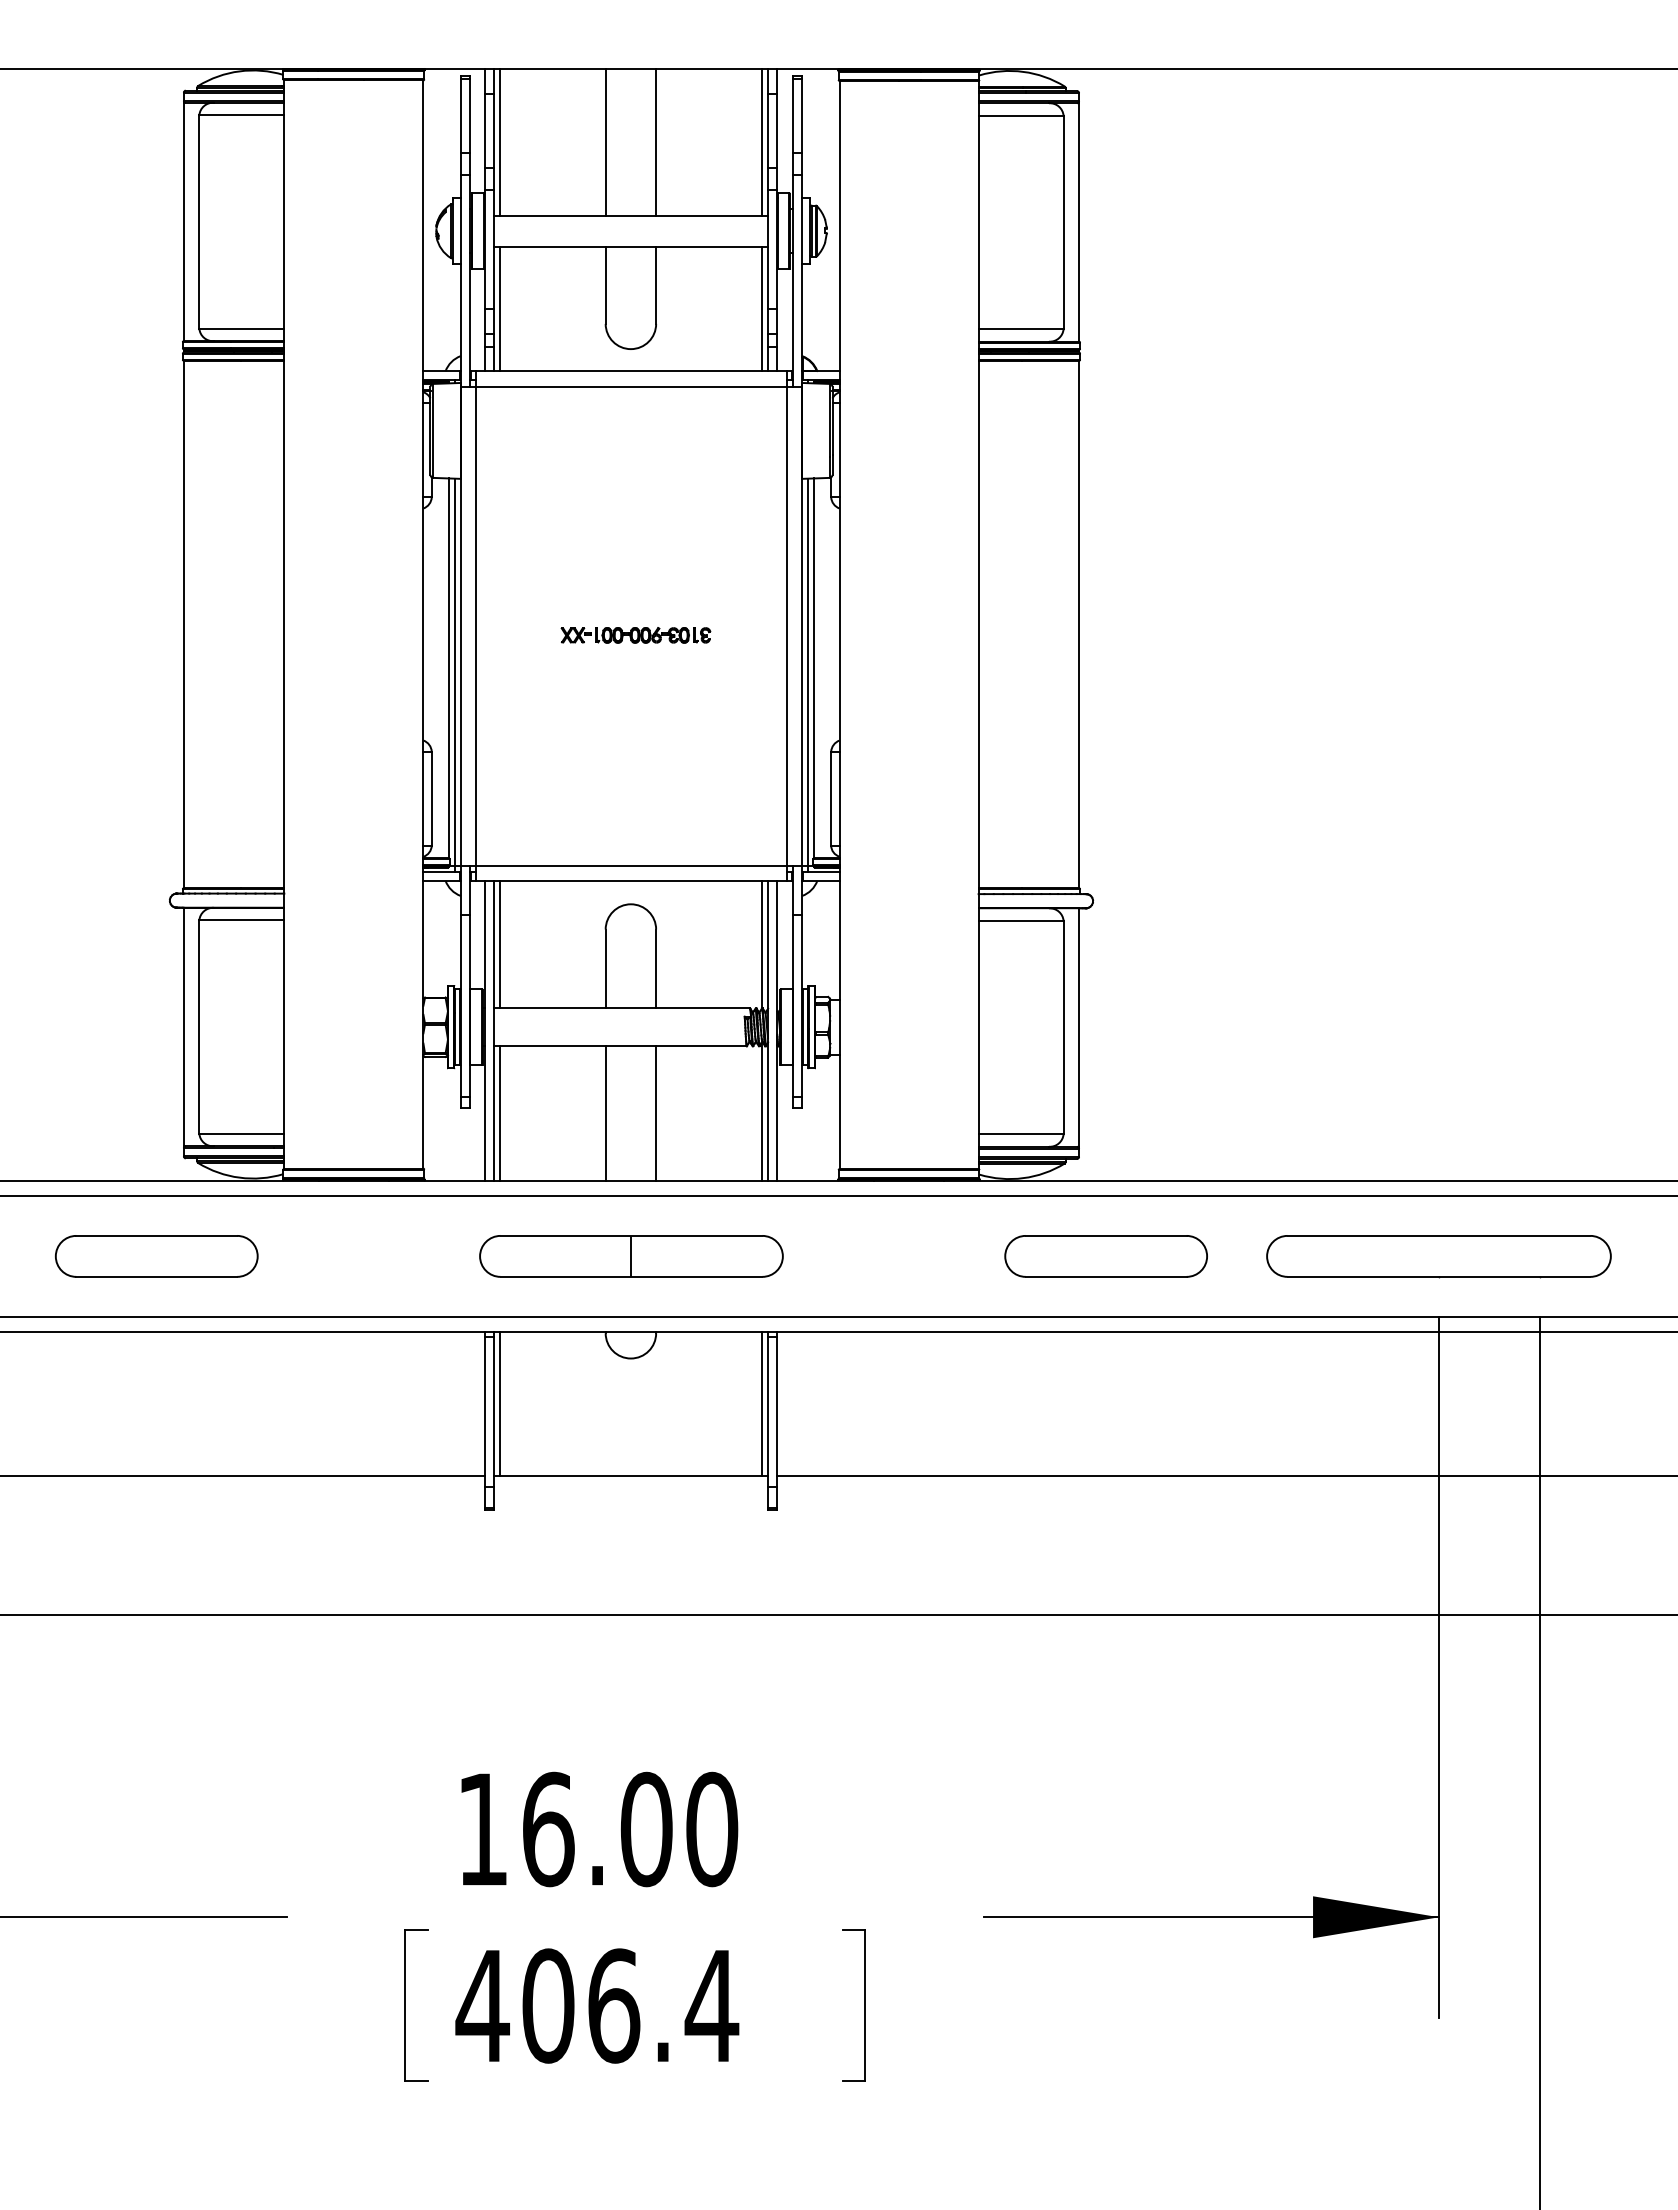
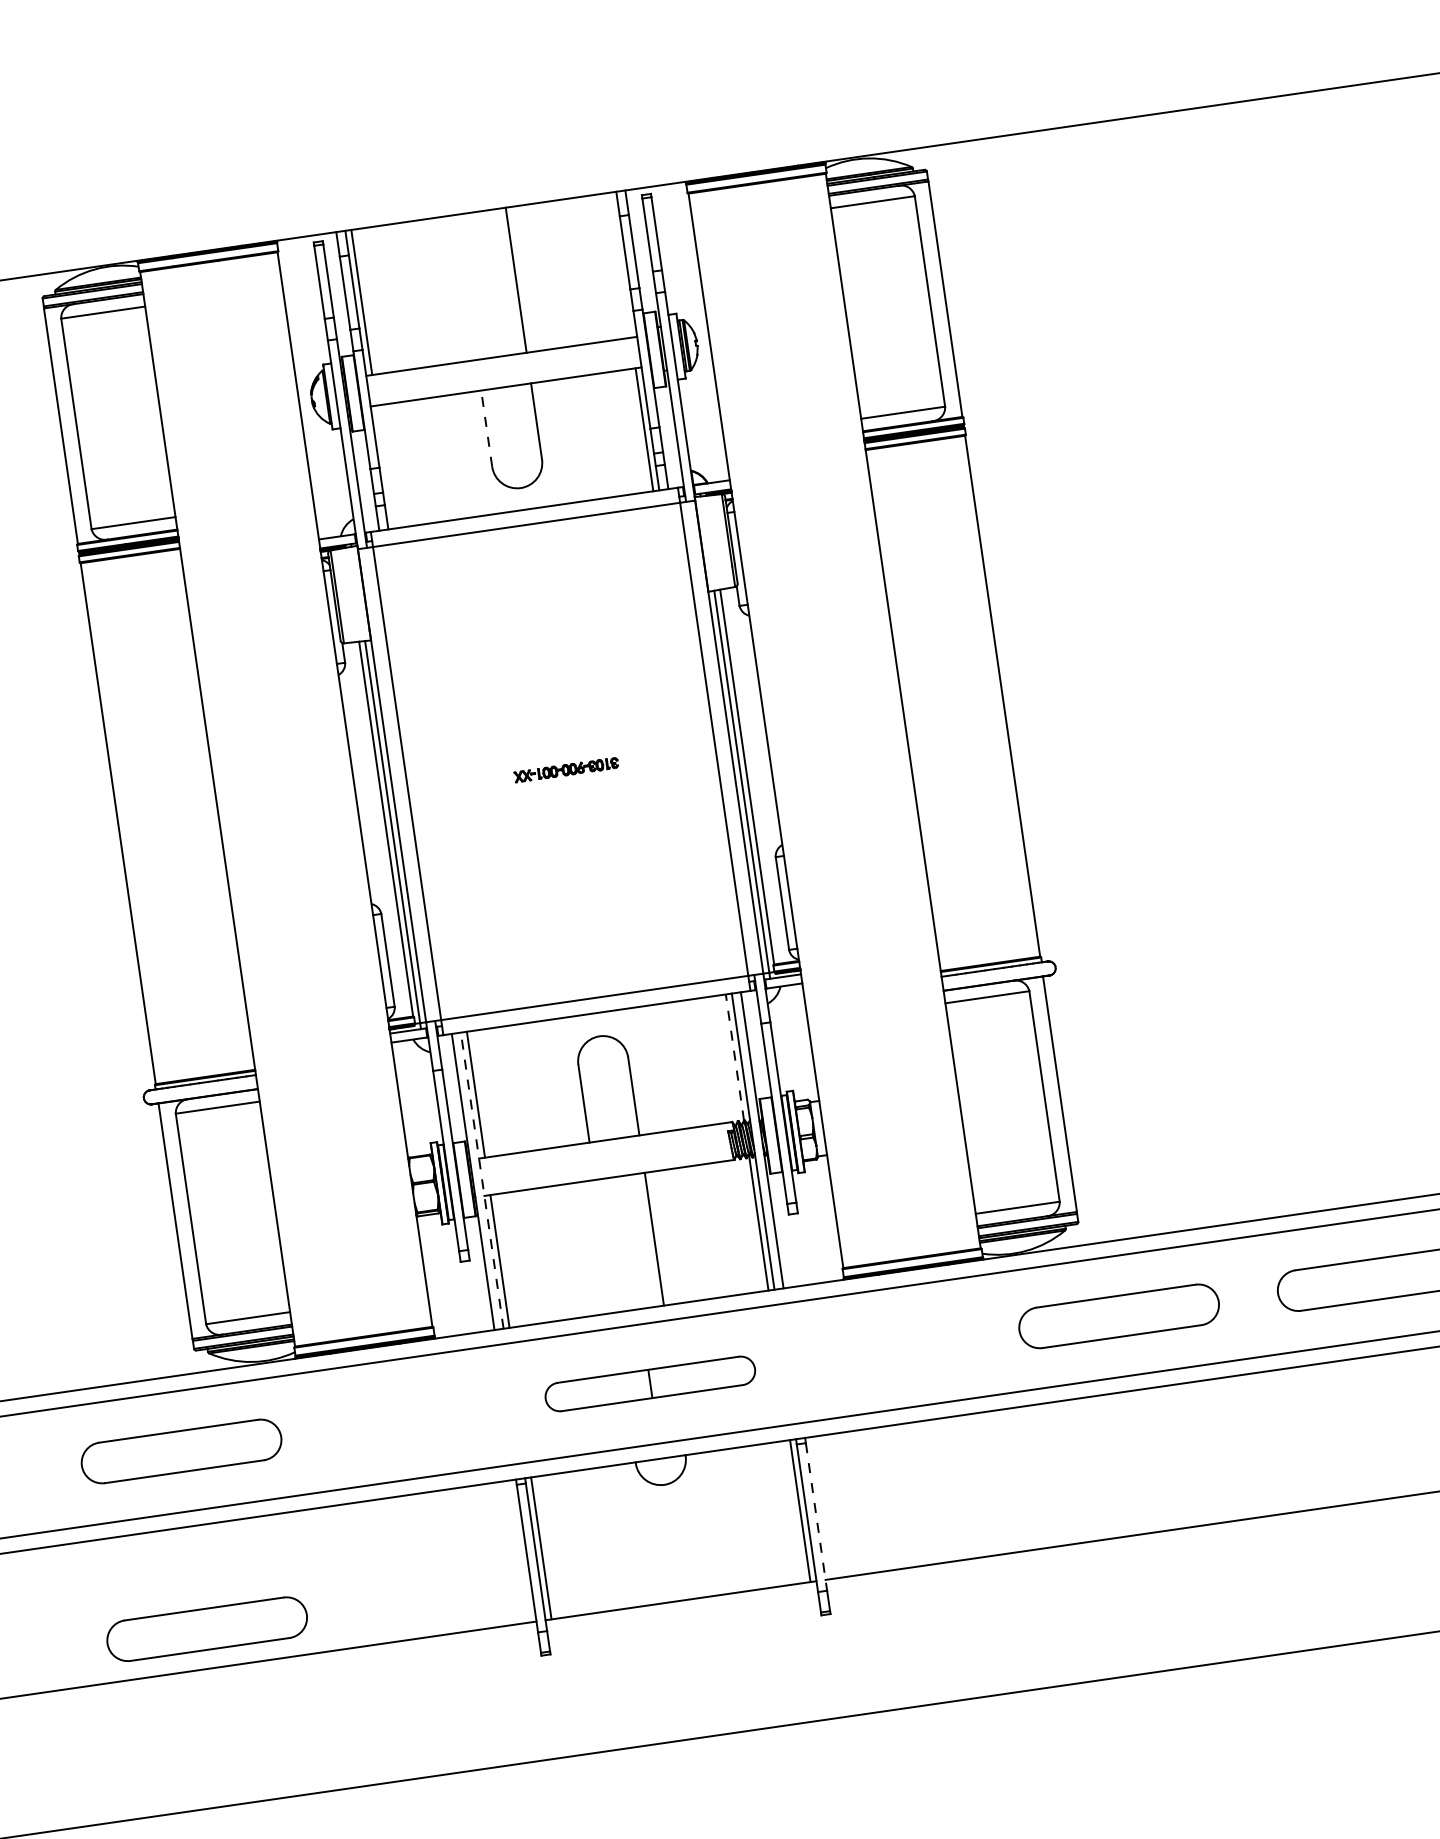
line: (605, 141) -> (466, 286), removed
line: (762, 141) -> (621, 264), removed
line: (605, 285) -> (486, 428), solid -> dashed
line: (499, 308) -> (385, 466), removed
part: (635, 635) -> (565, 770), size x0.7
line: (762, 944) -> (735, 1057), solid -> dashed
line: (493, 1030) -> (481, 1180), solid -> dashed
line: (605, 1113) -> (604, 1246), removed
part: (631, 1256) -> (650, 1384), size x0.7
line: (777, 1412) -> (816, 1517), solid -> dashed
part: (156, 1436) -> (206, 1629), added

